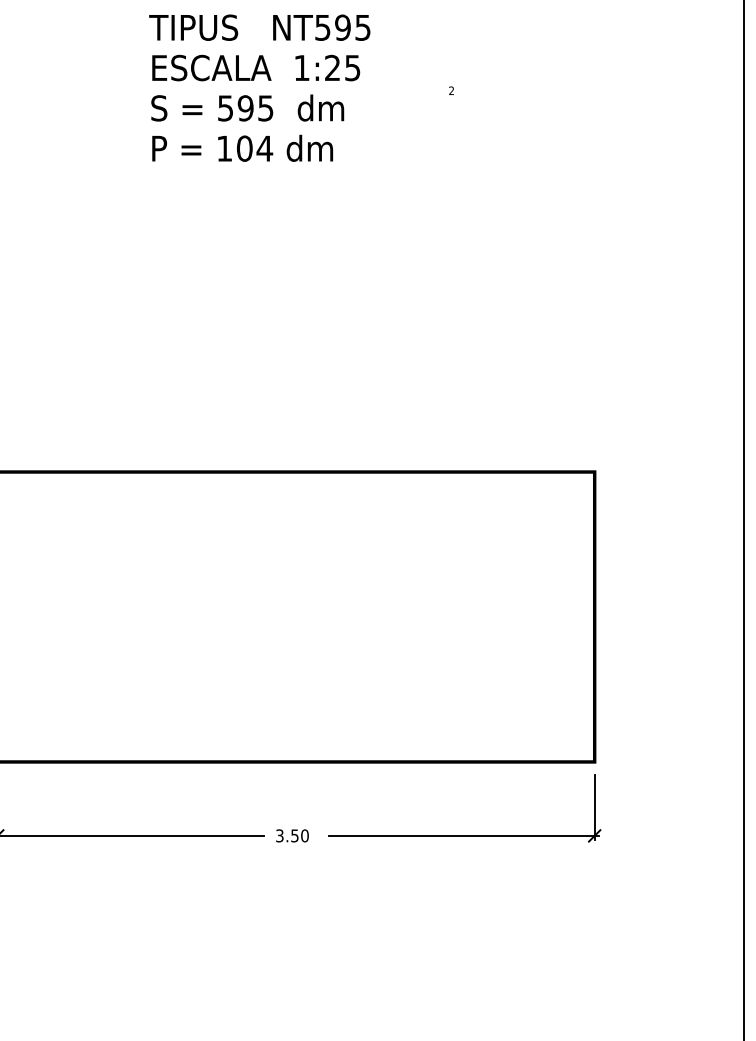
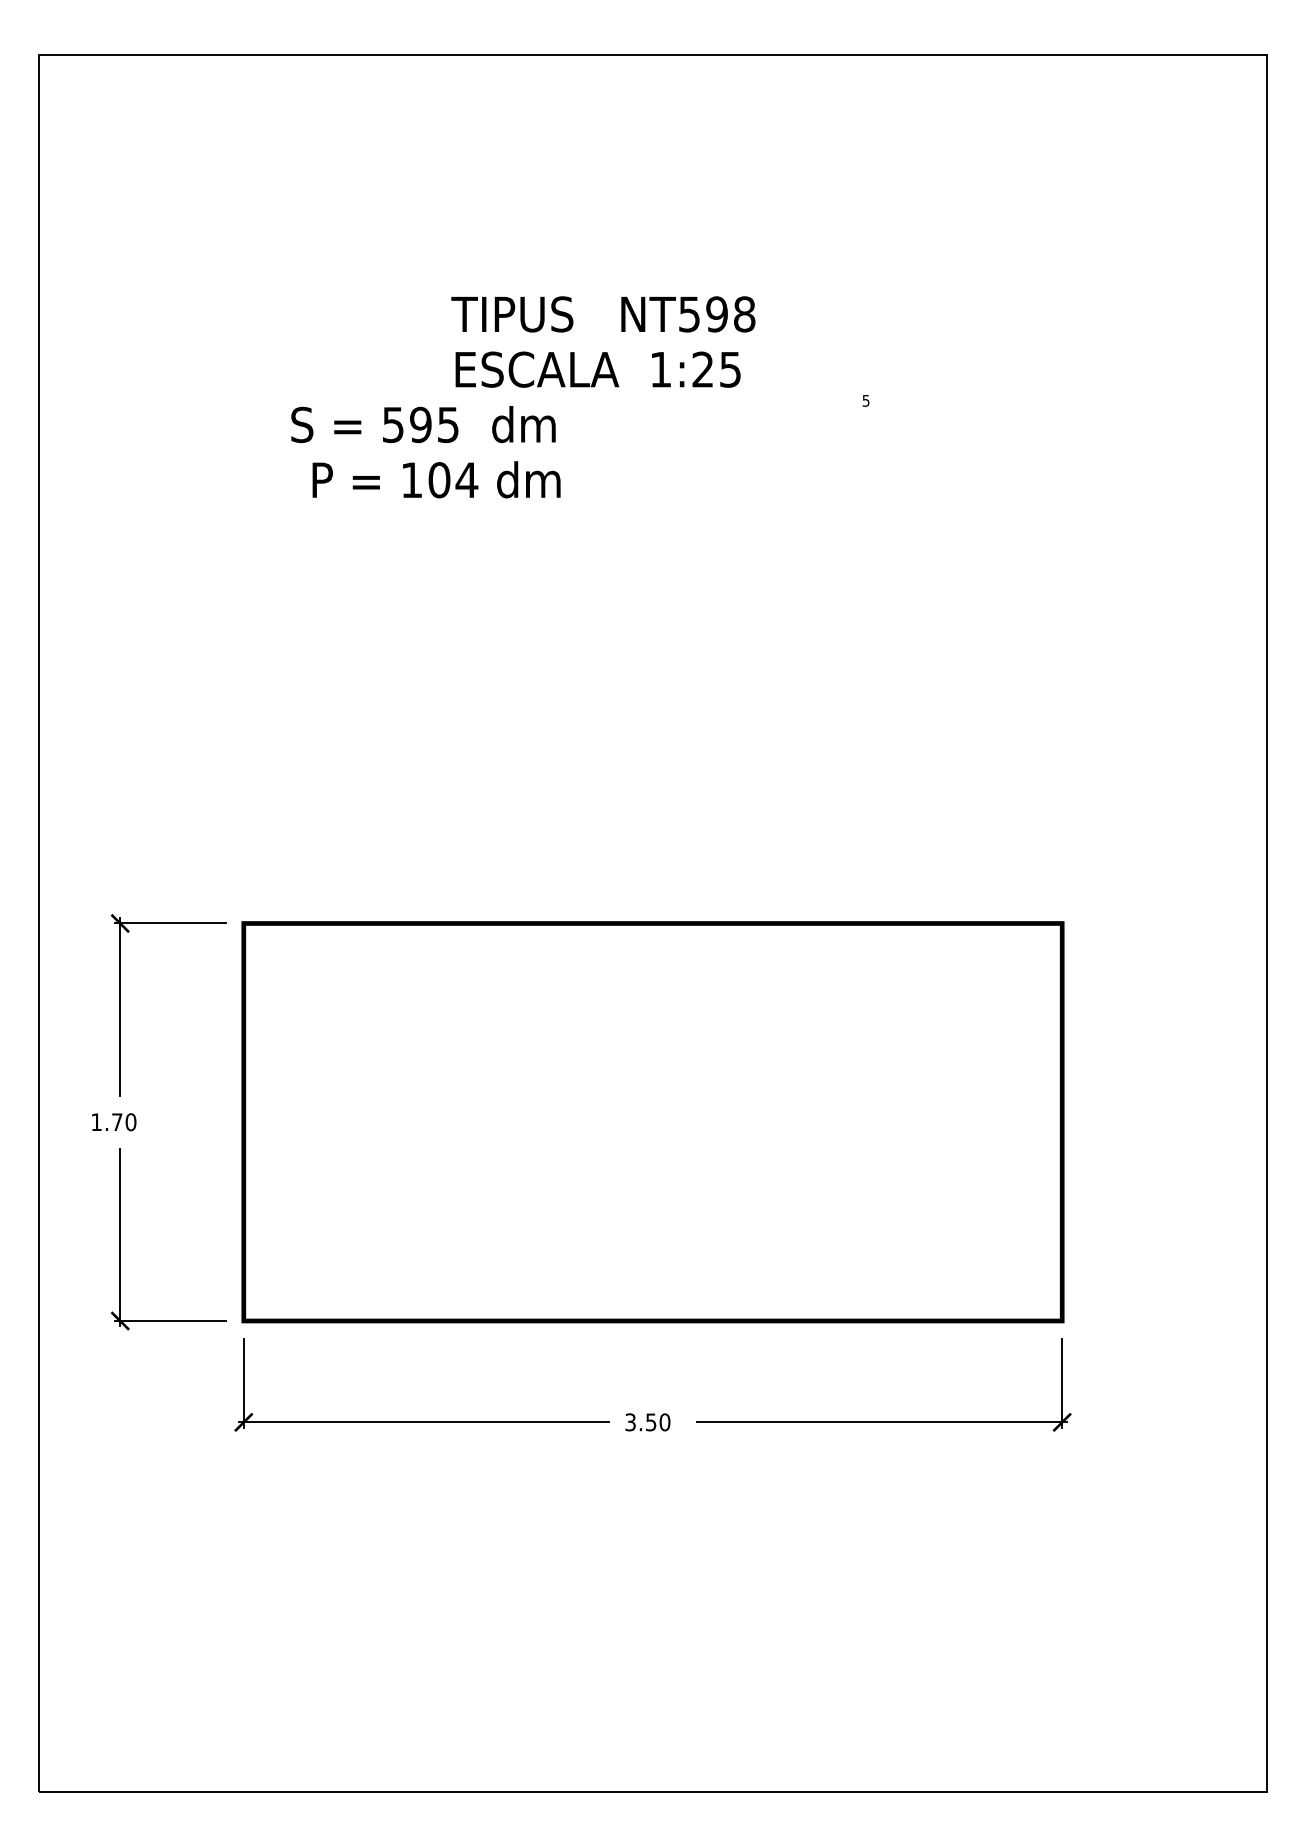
text: (362, 27) -> (744, 314), NT595 -> NT598
text: (451, 90) -> (865, 400), 2 -> 5
text: (247, 108) -> (423, 424), moved
text: (242, 148) -> (436, 479), moved

